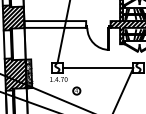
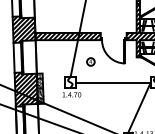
hatch: (54, 24) -> (67, 36), added
part: (76, 90) -> (90, 61), moved

